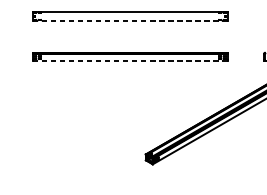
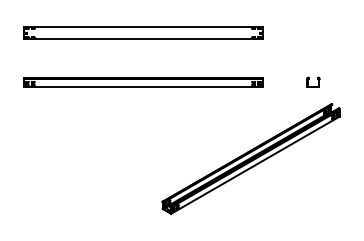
line: (129, 21) -> (142, 39), dashed -> solid
line: (129, 60) -> (142, 87), dashed -> solid

